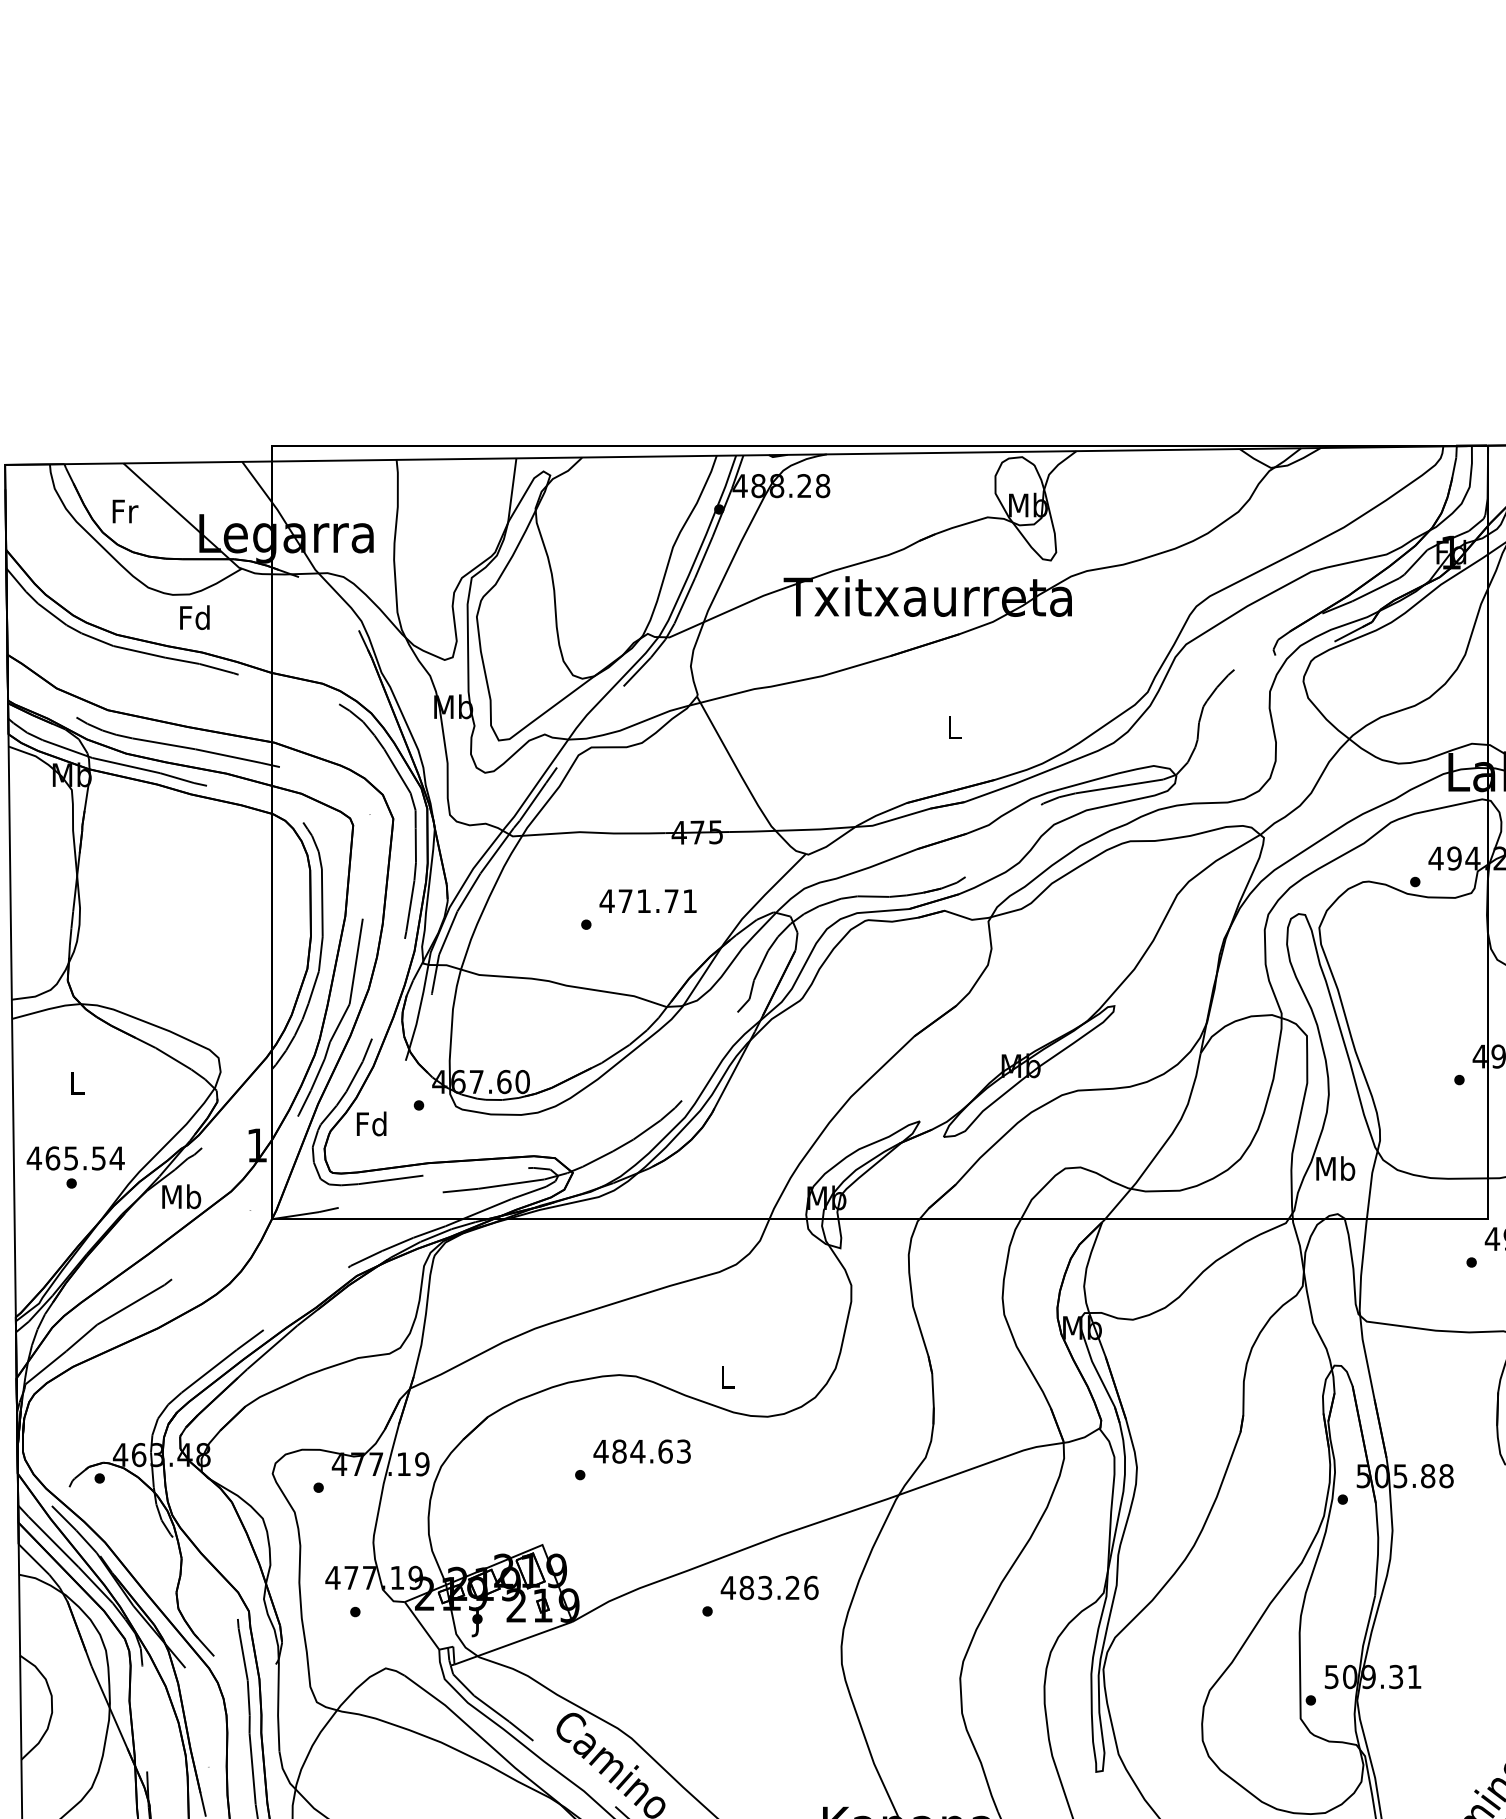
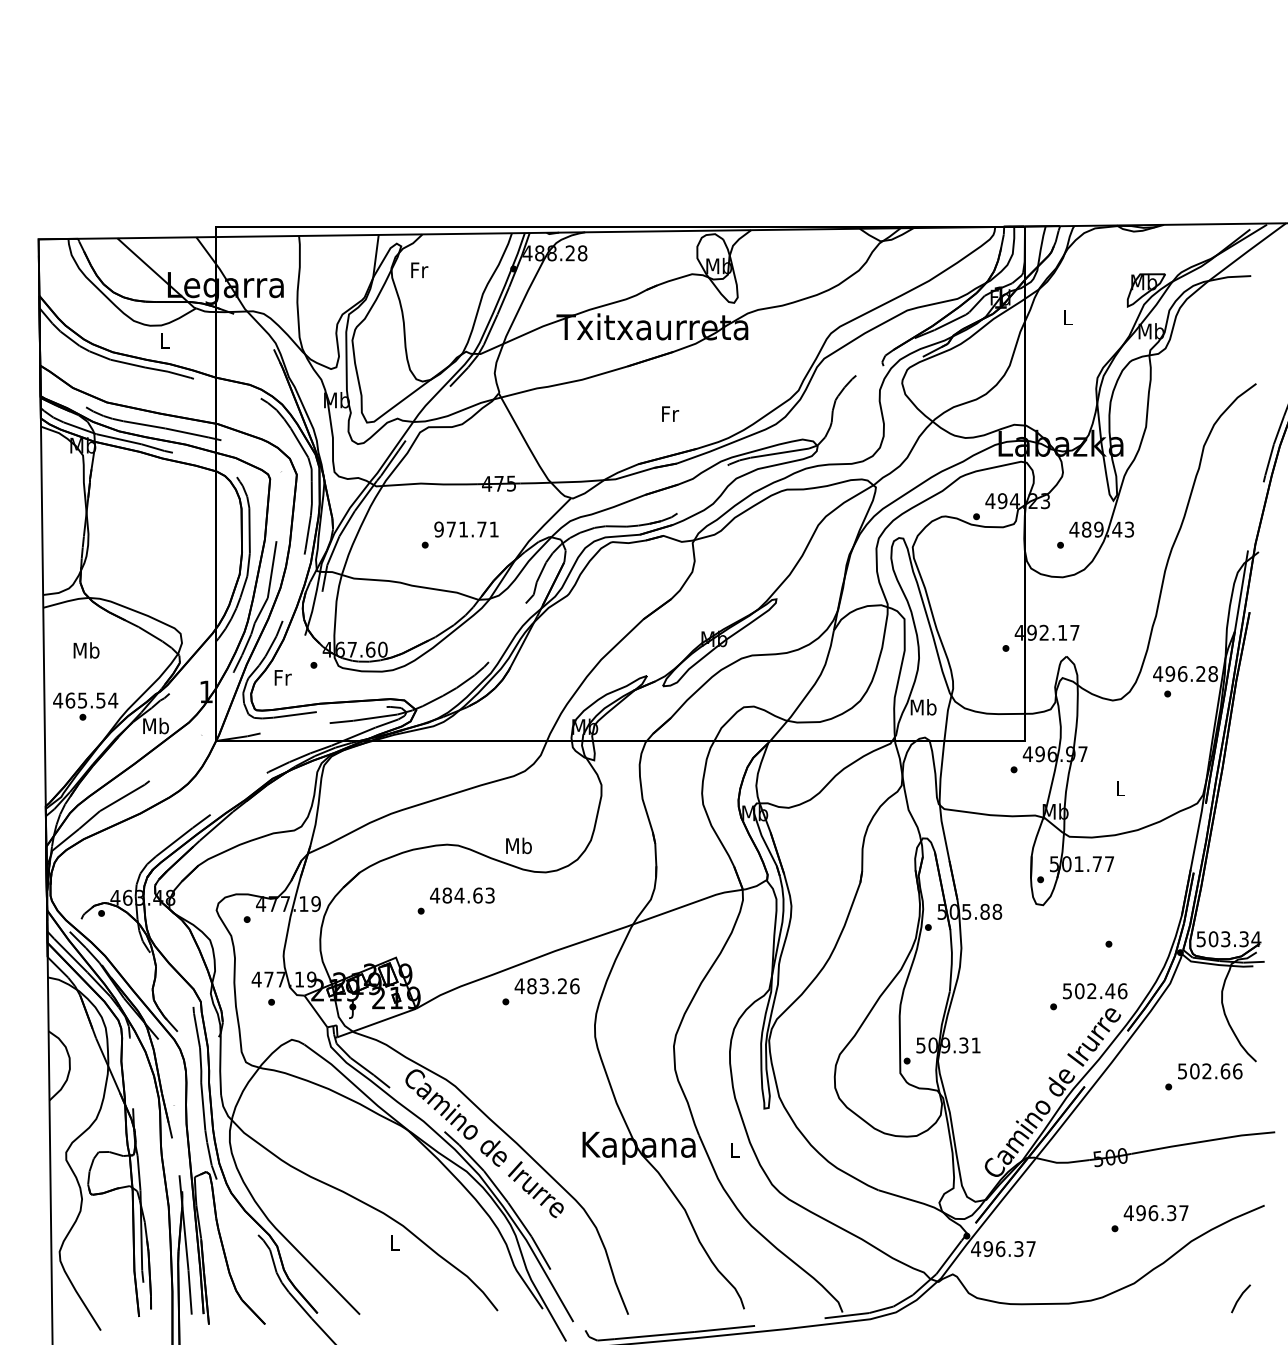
text: (125, 511) -> (419, 270), moved
text: (194, 617) -> (164, 340), Fd -> L
text: (955, 726) -> (670, 413), L -> Fr
text: (607, 901) -> (439, 529), 471.71 -> 971.71
text: (77, 1083) -> (86, 650), L -> Mb
text: (371, 1123) -> (282, 677), Fd -> Fr
text: (726, 1376) -> (518, 845), L -> Mb

